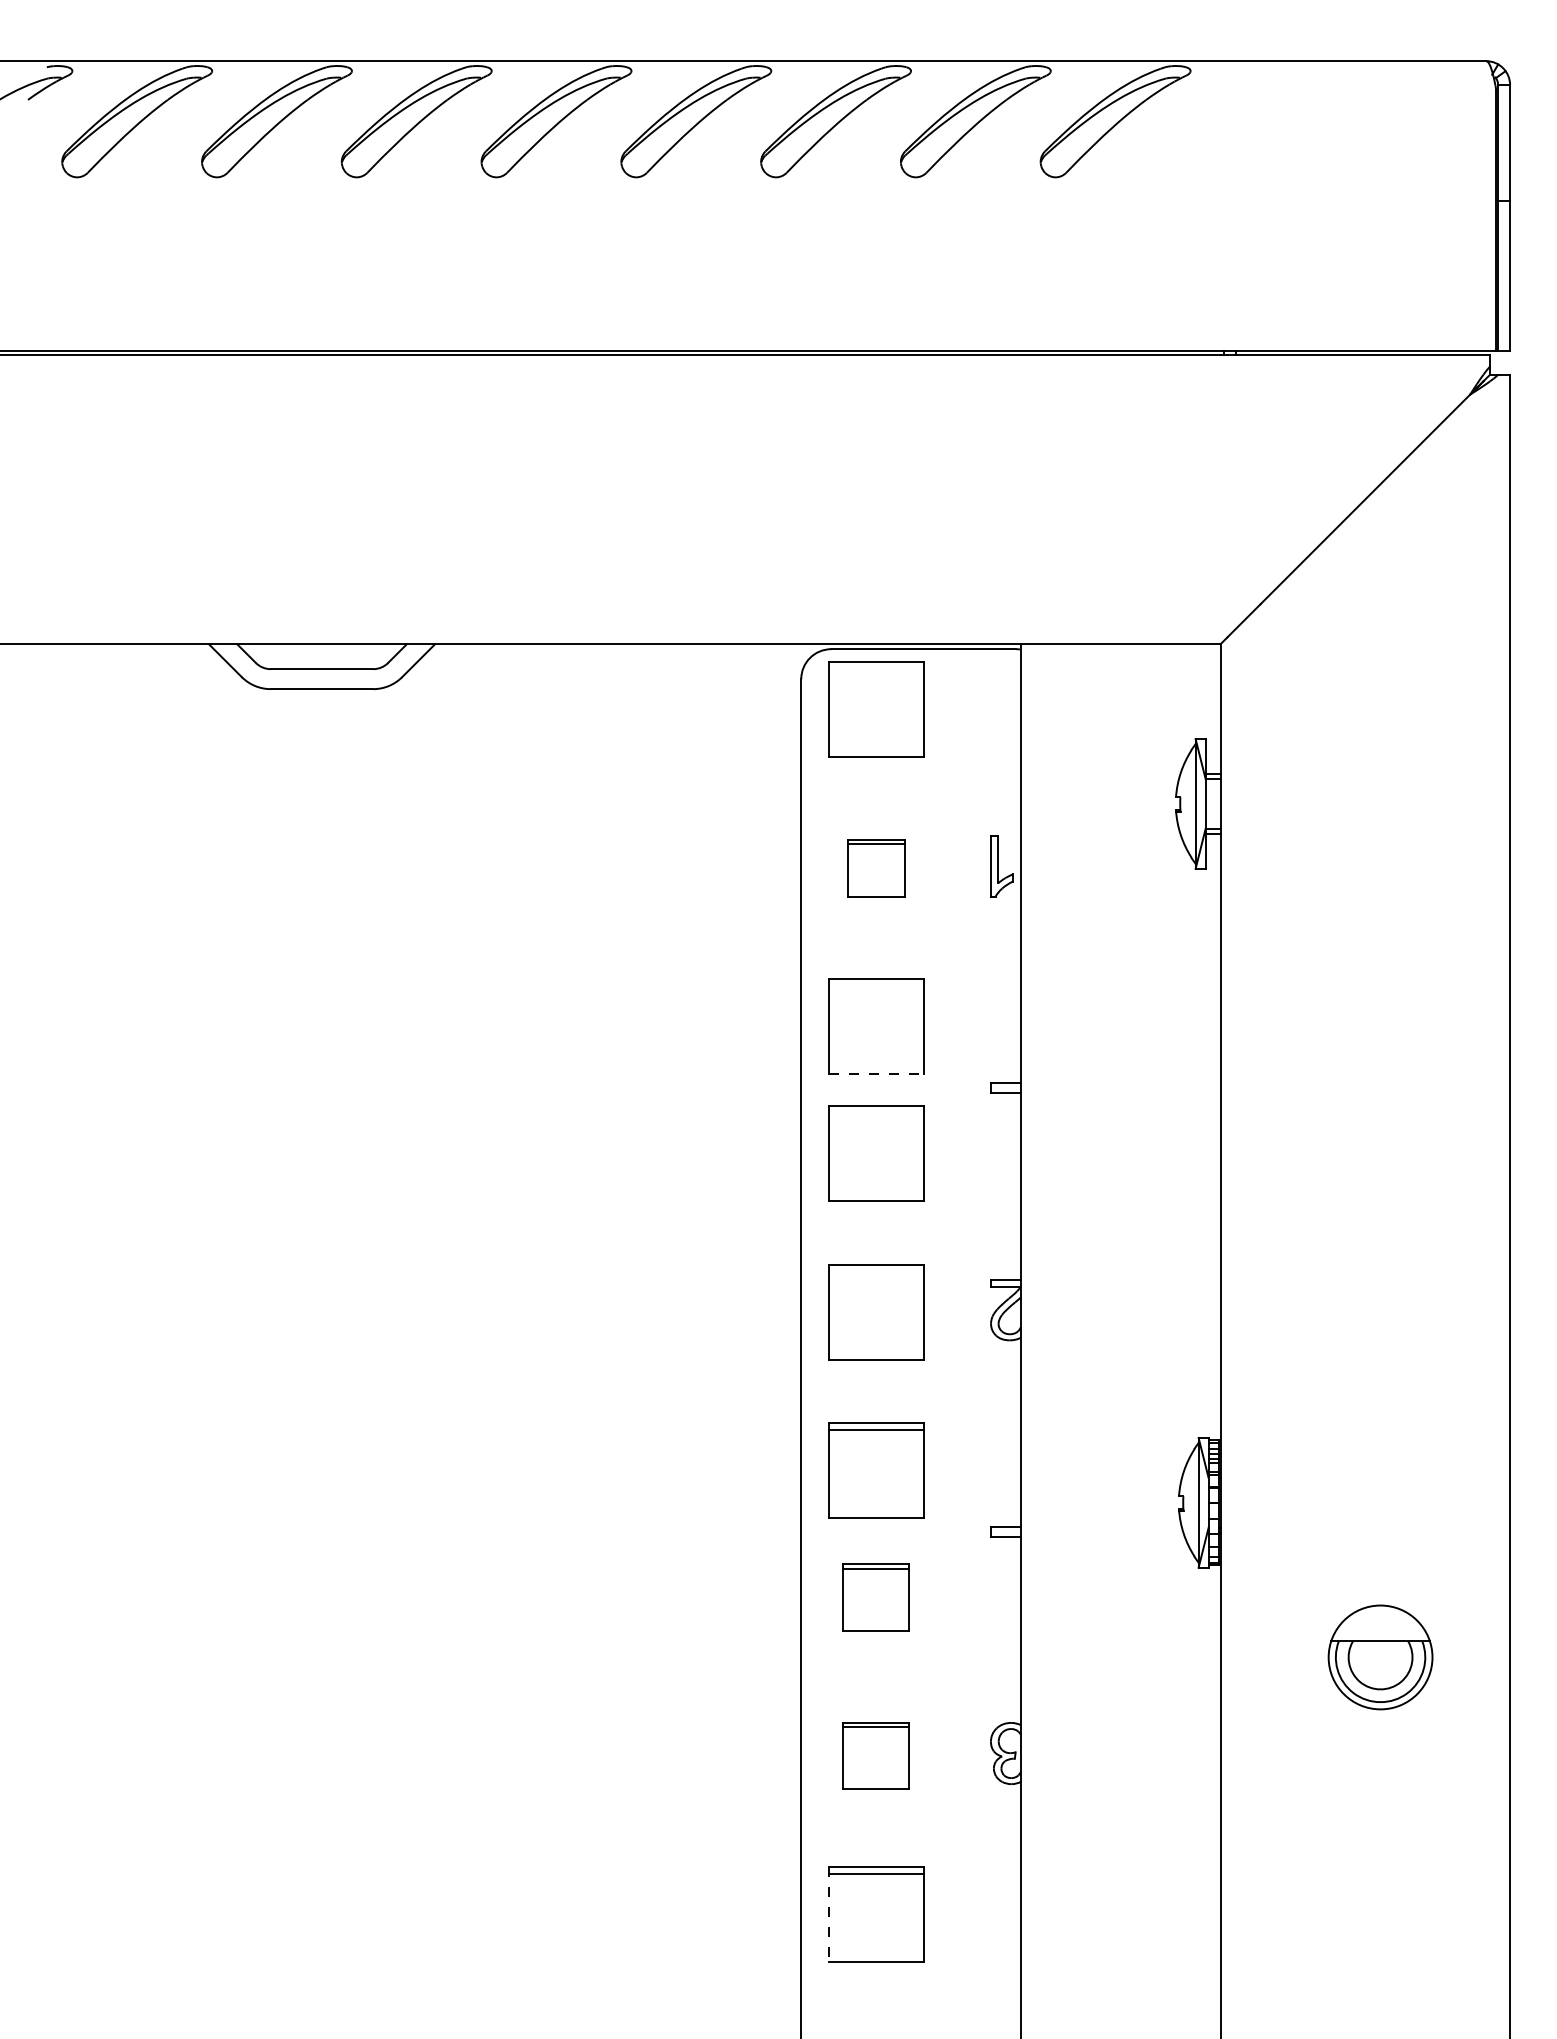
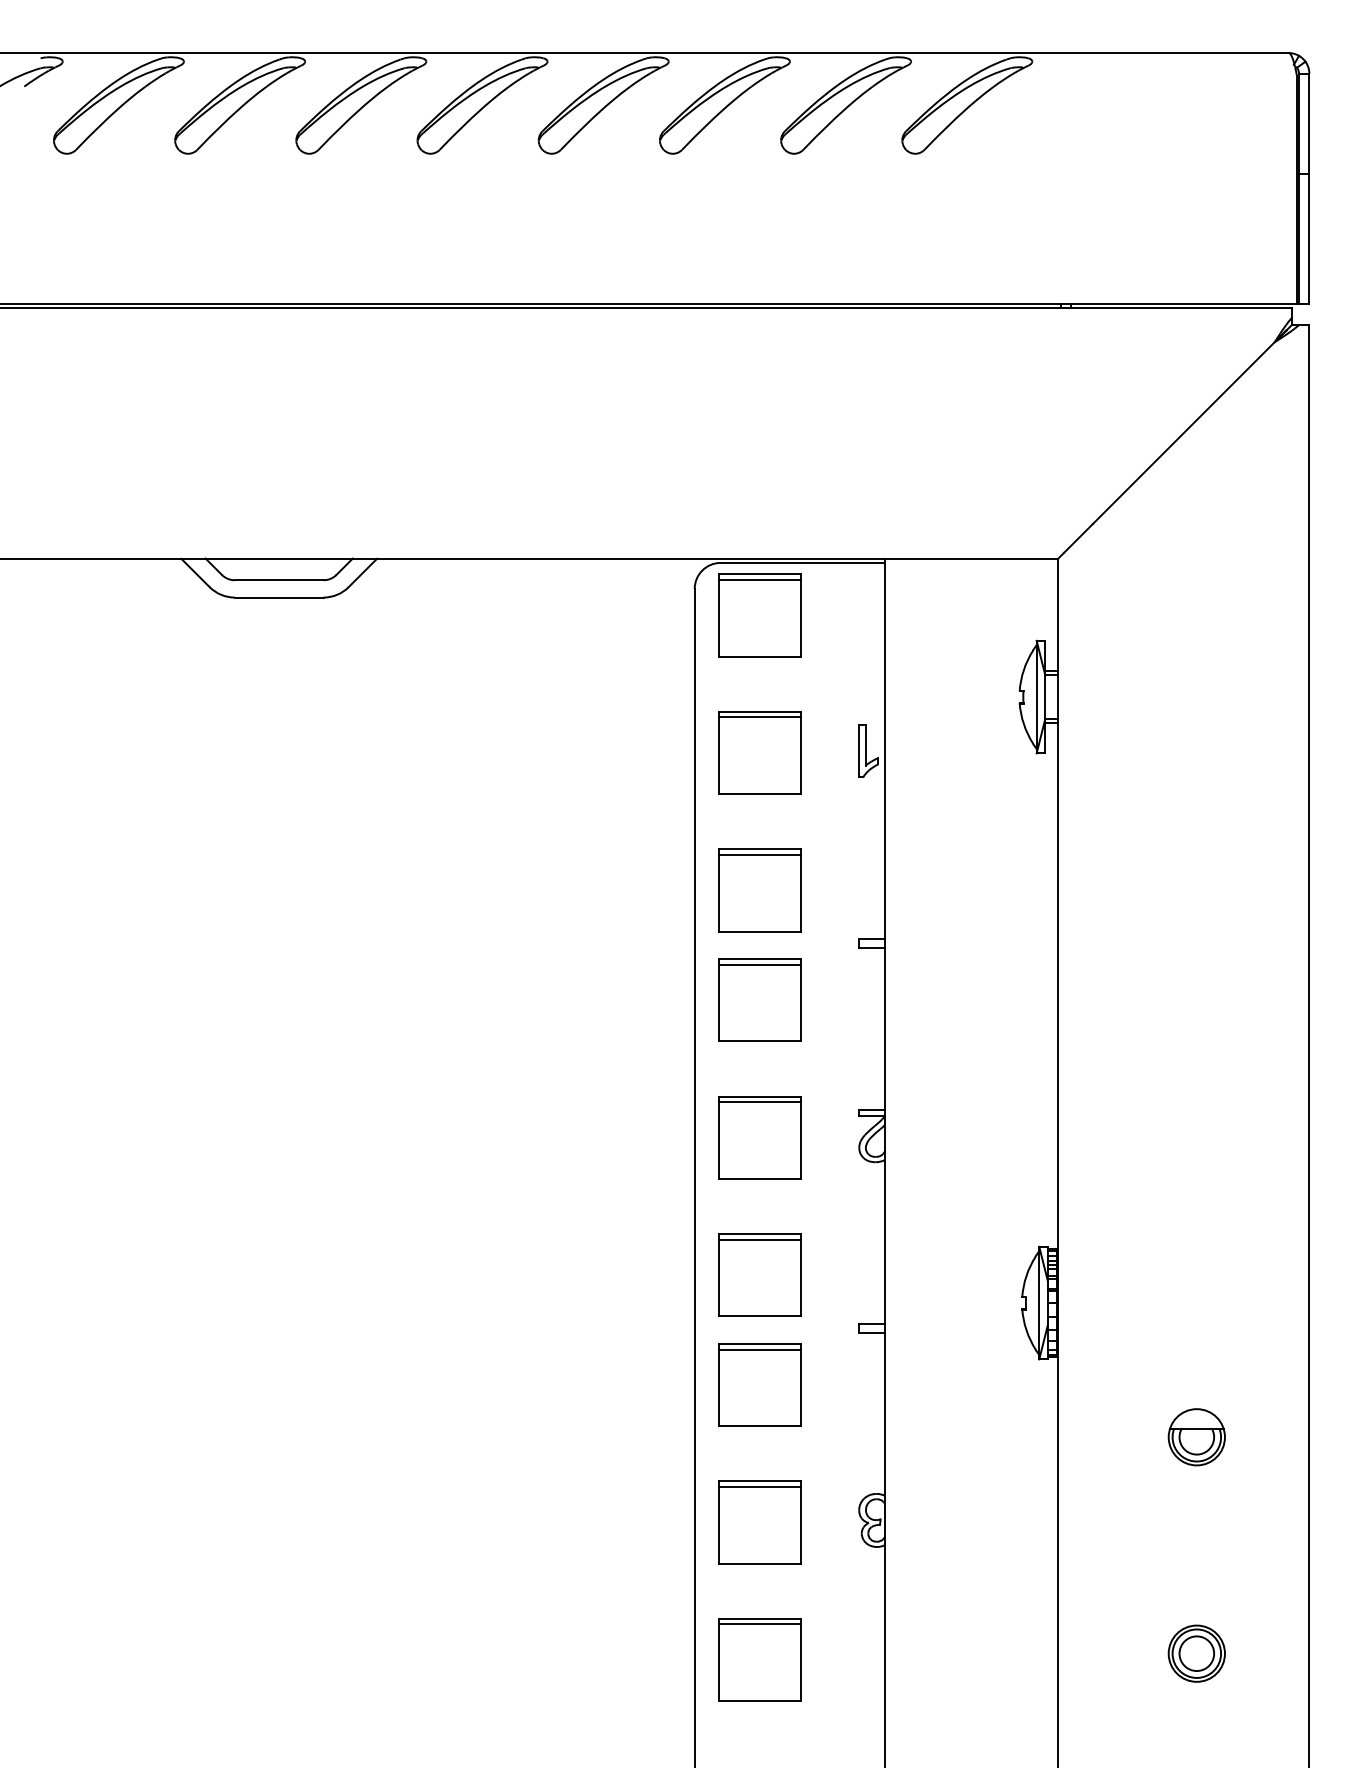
line: (875, 669) -> (759, 580), added
part: (875, 867) -> (759, 752), size x1.67
line: (875, 985) -> (759, 854), added
line: (877, 1074) -> (760, 931), dashed -> solid
line: (875, 1112) -> (759, 964), added
line: (875, 1271) -> (759, 1102), added
part: (875, 1596) -> (759, 1384), size x1.43
part: (1379, 1657) -> (1196, 1437), size x0.62
part: (875, 1755) -> (759, 1522), size x1.43
part: (1379, 1906) -> (1196, 1653), added
line: (828, 1915) -> (718, 1660), dashed -> solid

